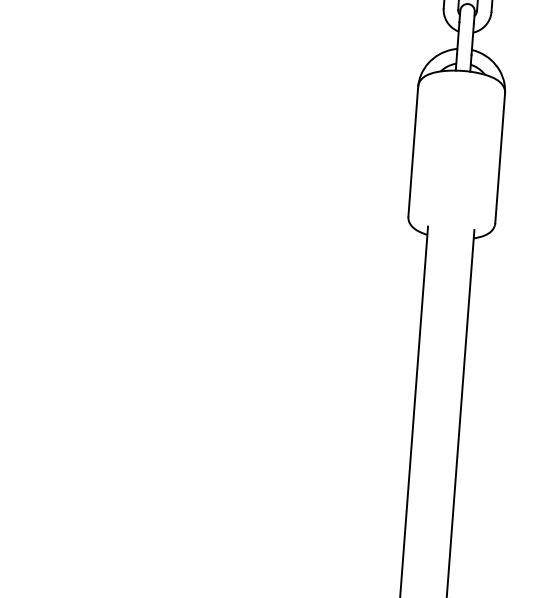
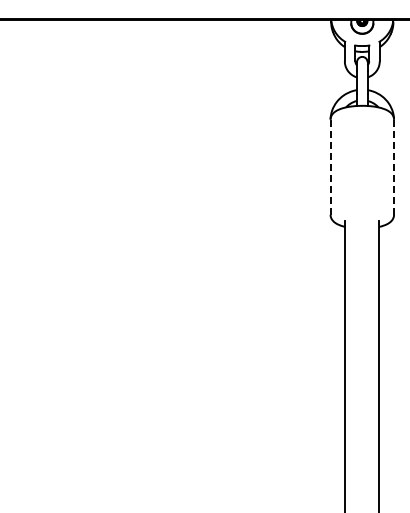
line: (413, 150) -> (330, 166), solid -> dashed
line: (500, 157) -> (394, 166), solid -> dashed

